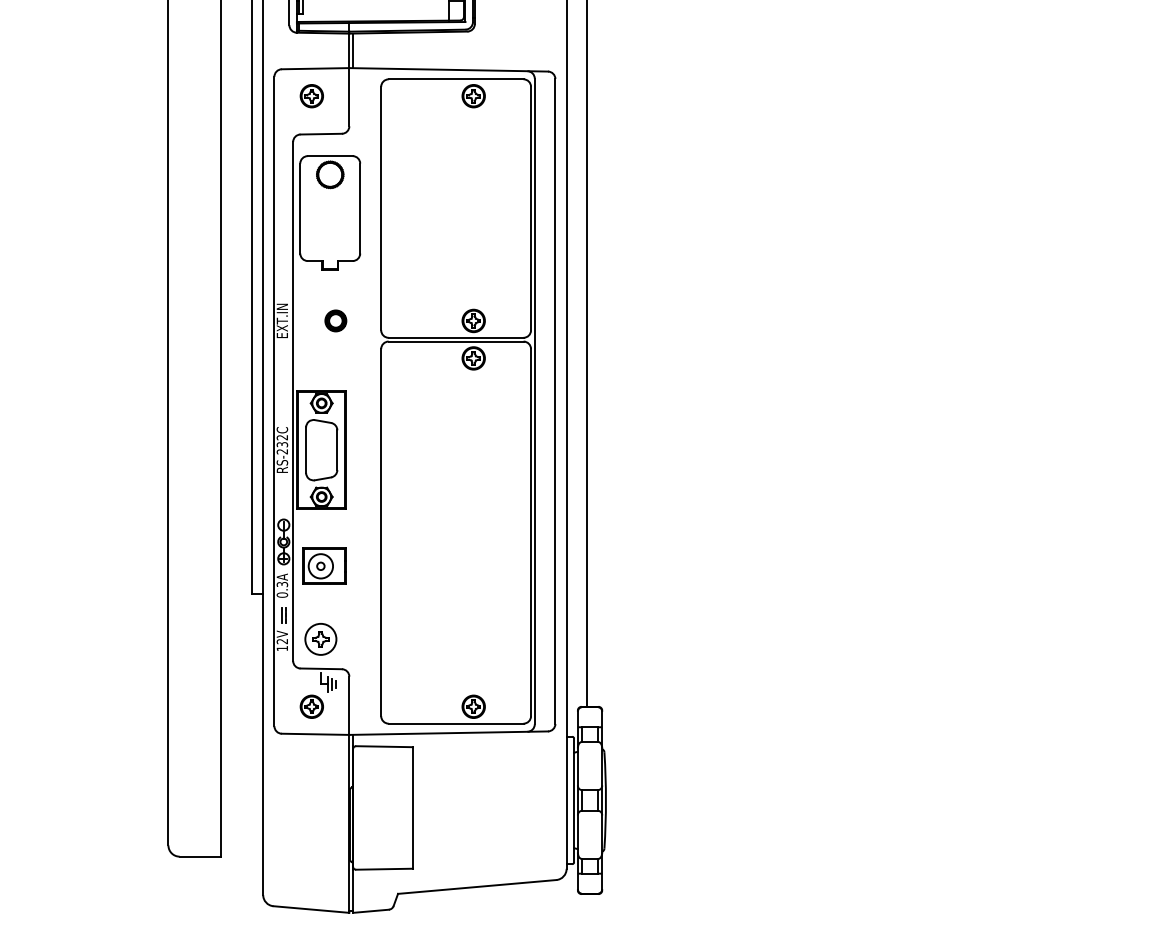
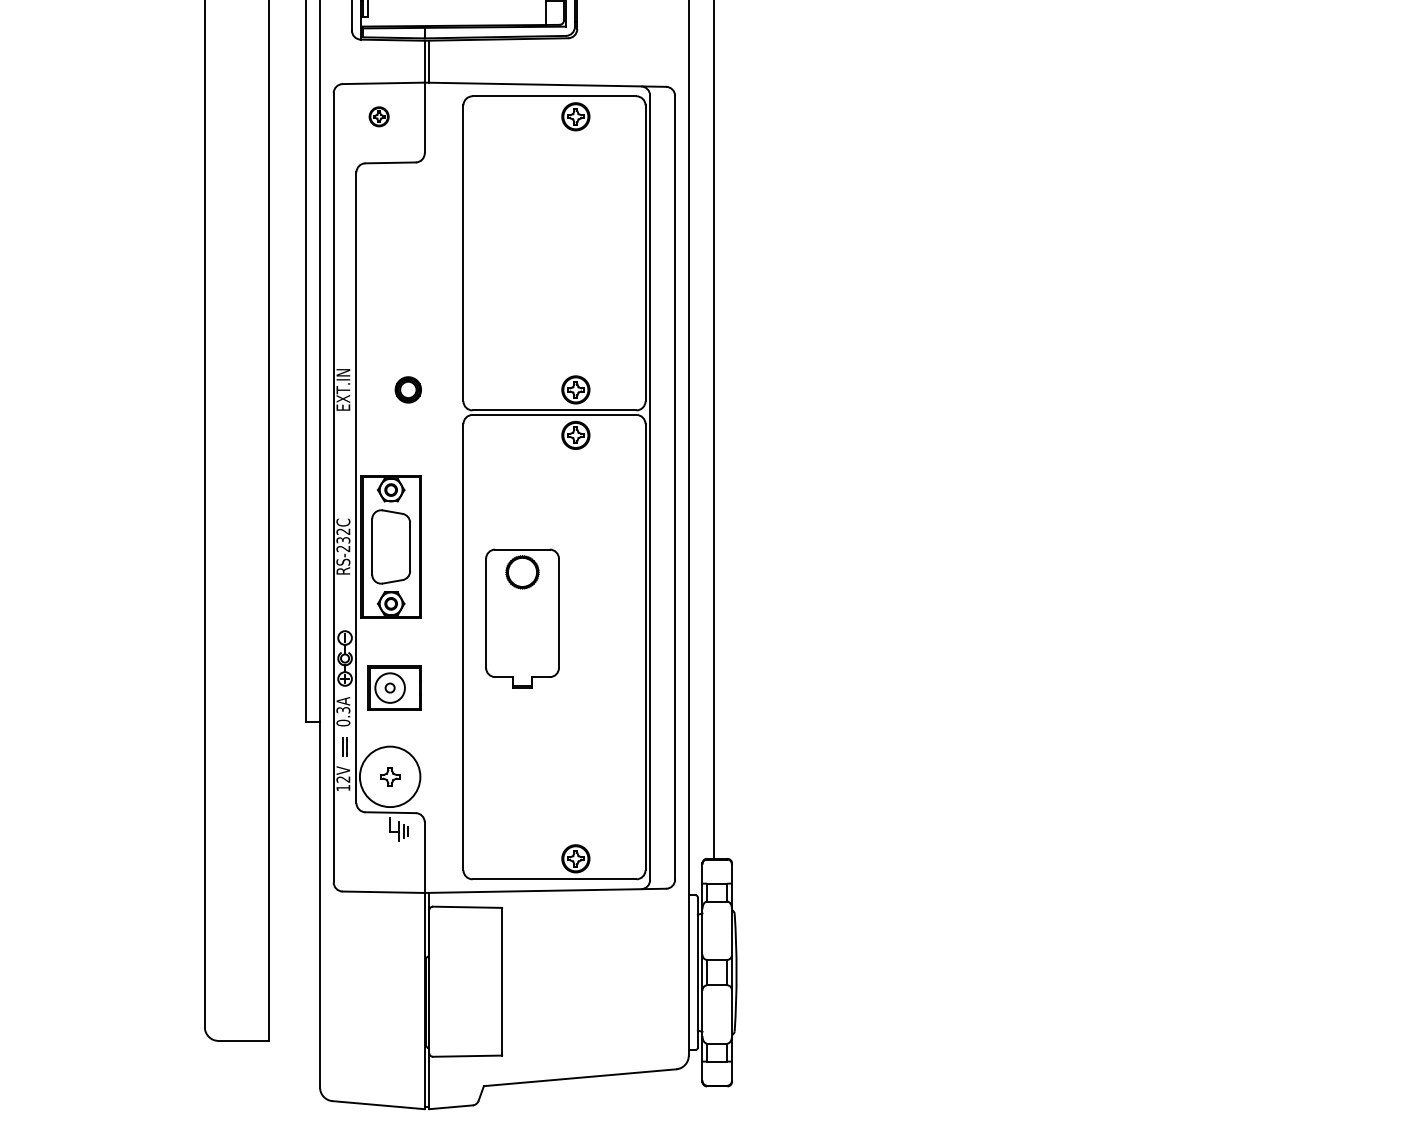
part: (311, 95) -> (378, 116), size x0.7
part: (330, 212) -> (522, 618), moved
circle: (321, 639) -> (390, 776), size x1.6
part: (311, 706) -> (378, 858), removed

